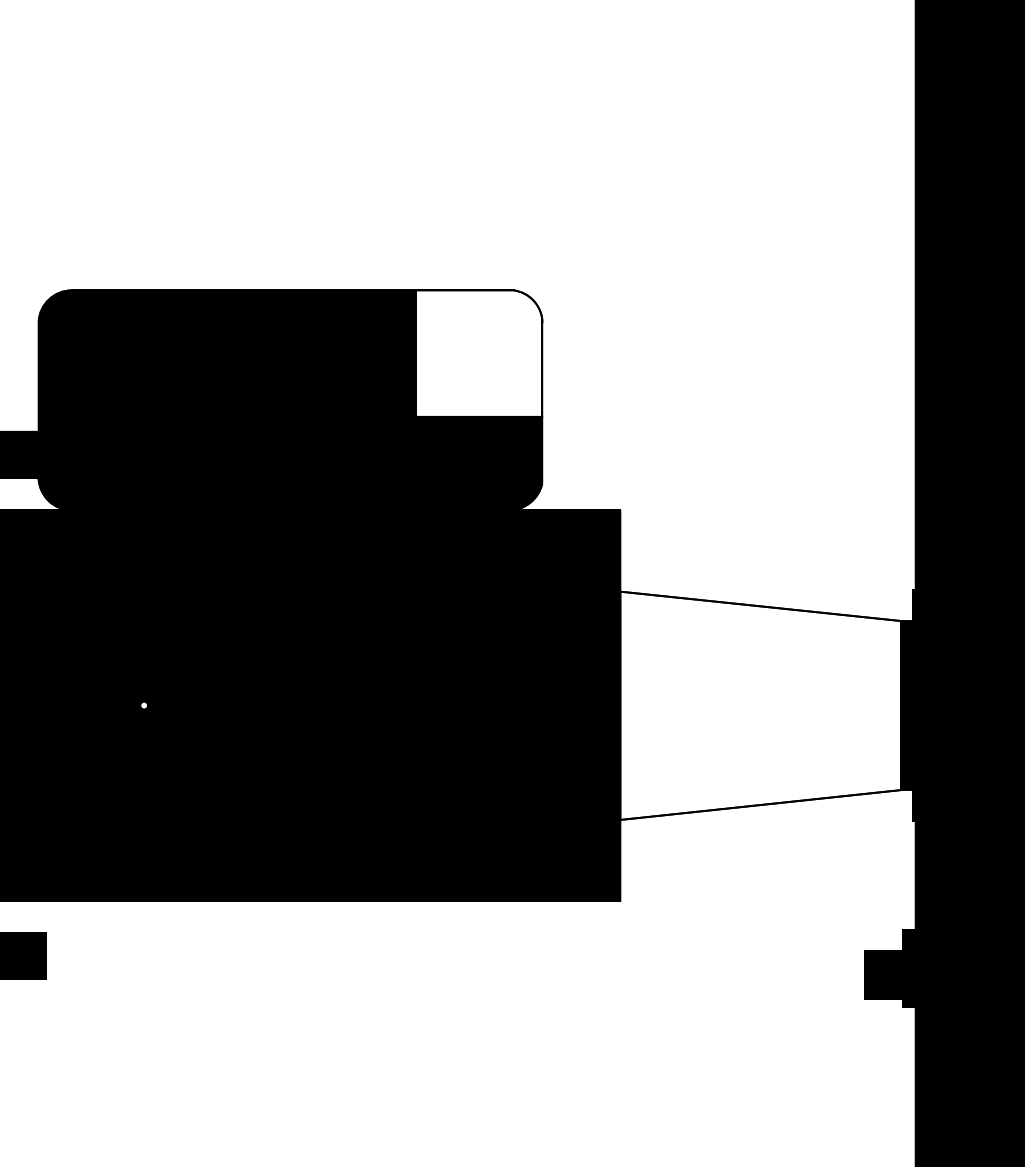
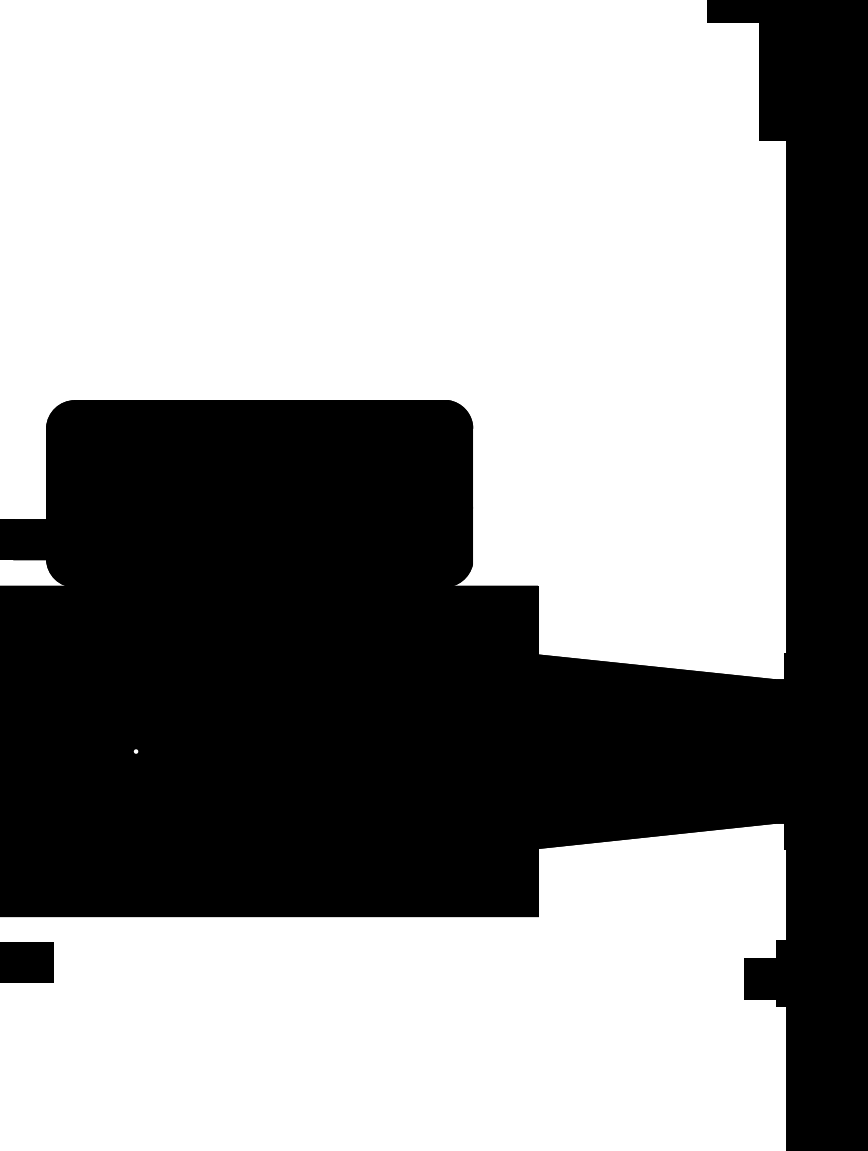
fill: (478, 353) -> (418, 454), added
fill: (760, 705) -> (656, 751), added

